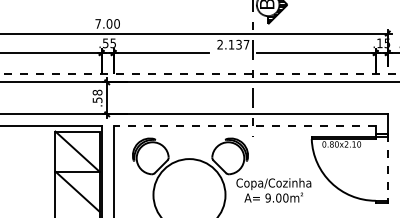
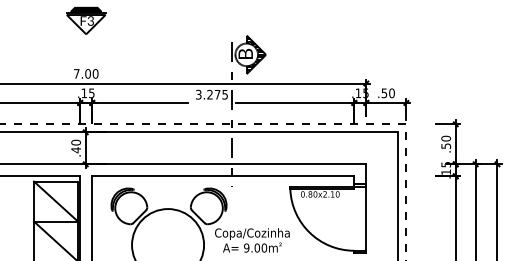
text: (104, 43) -> (83, 93), .55 -> .15
text: (232, 44) -> (211, 94), 2.137 -> 3.275
text: (97, 96) -> (76, 146), .58 -> .40
line: (243, 126) -> (222, 176), dashed -> solid
line: (387, 169) -> (366, 219), dashed -> solid

